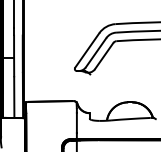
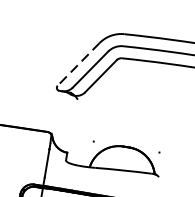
line: (87, 50) -> (78, 64), solid -> dashed

